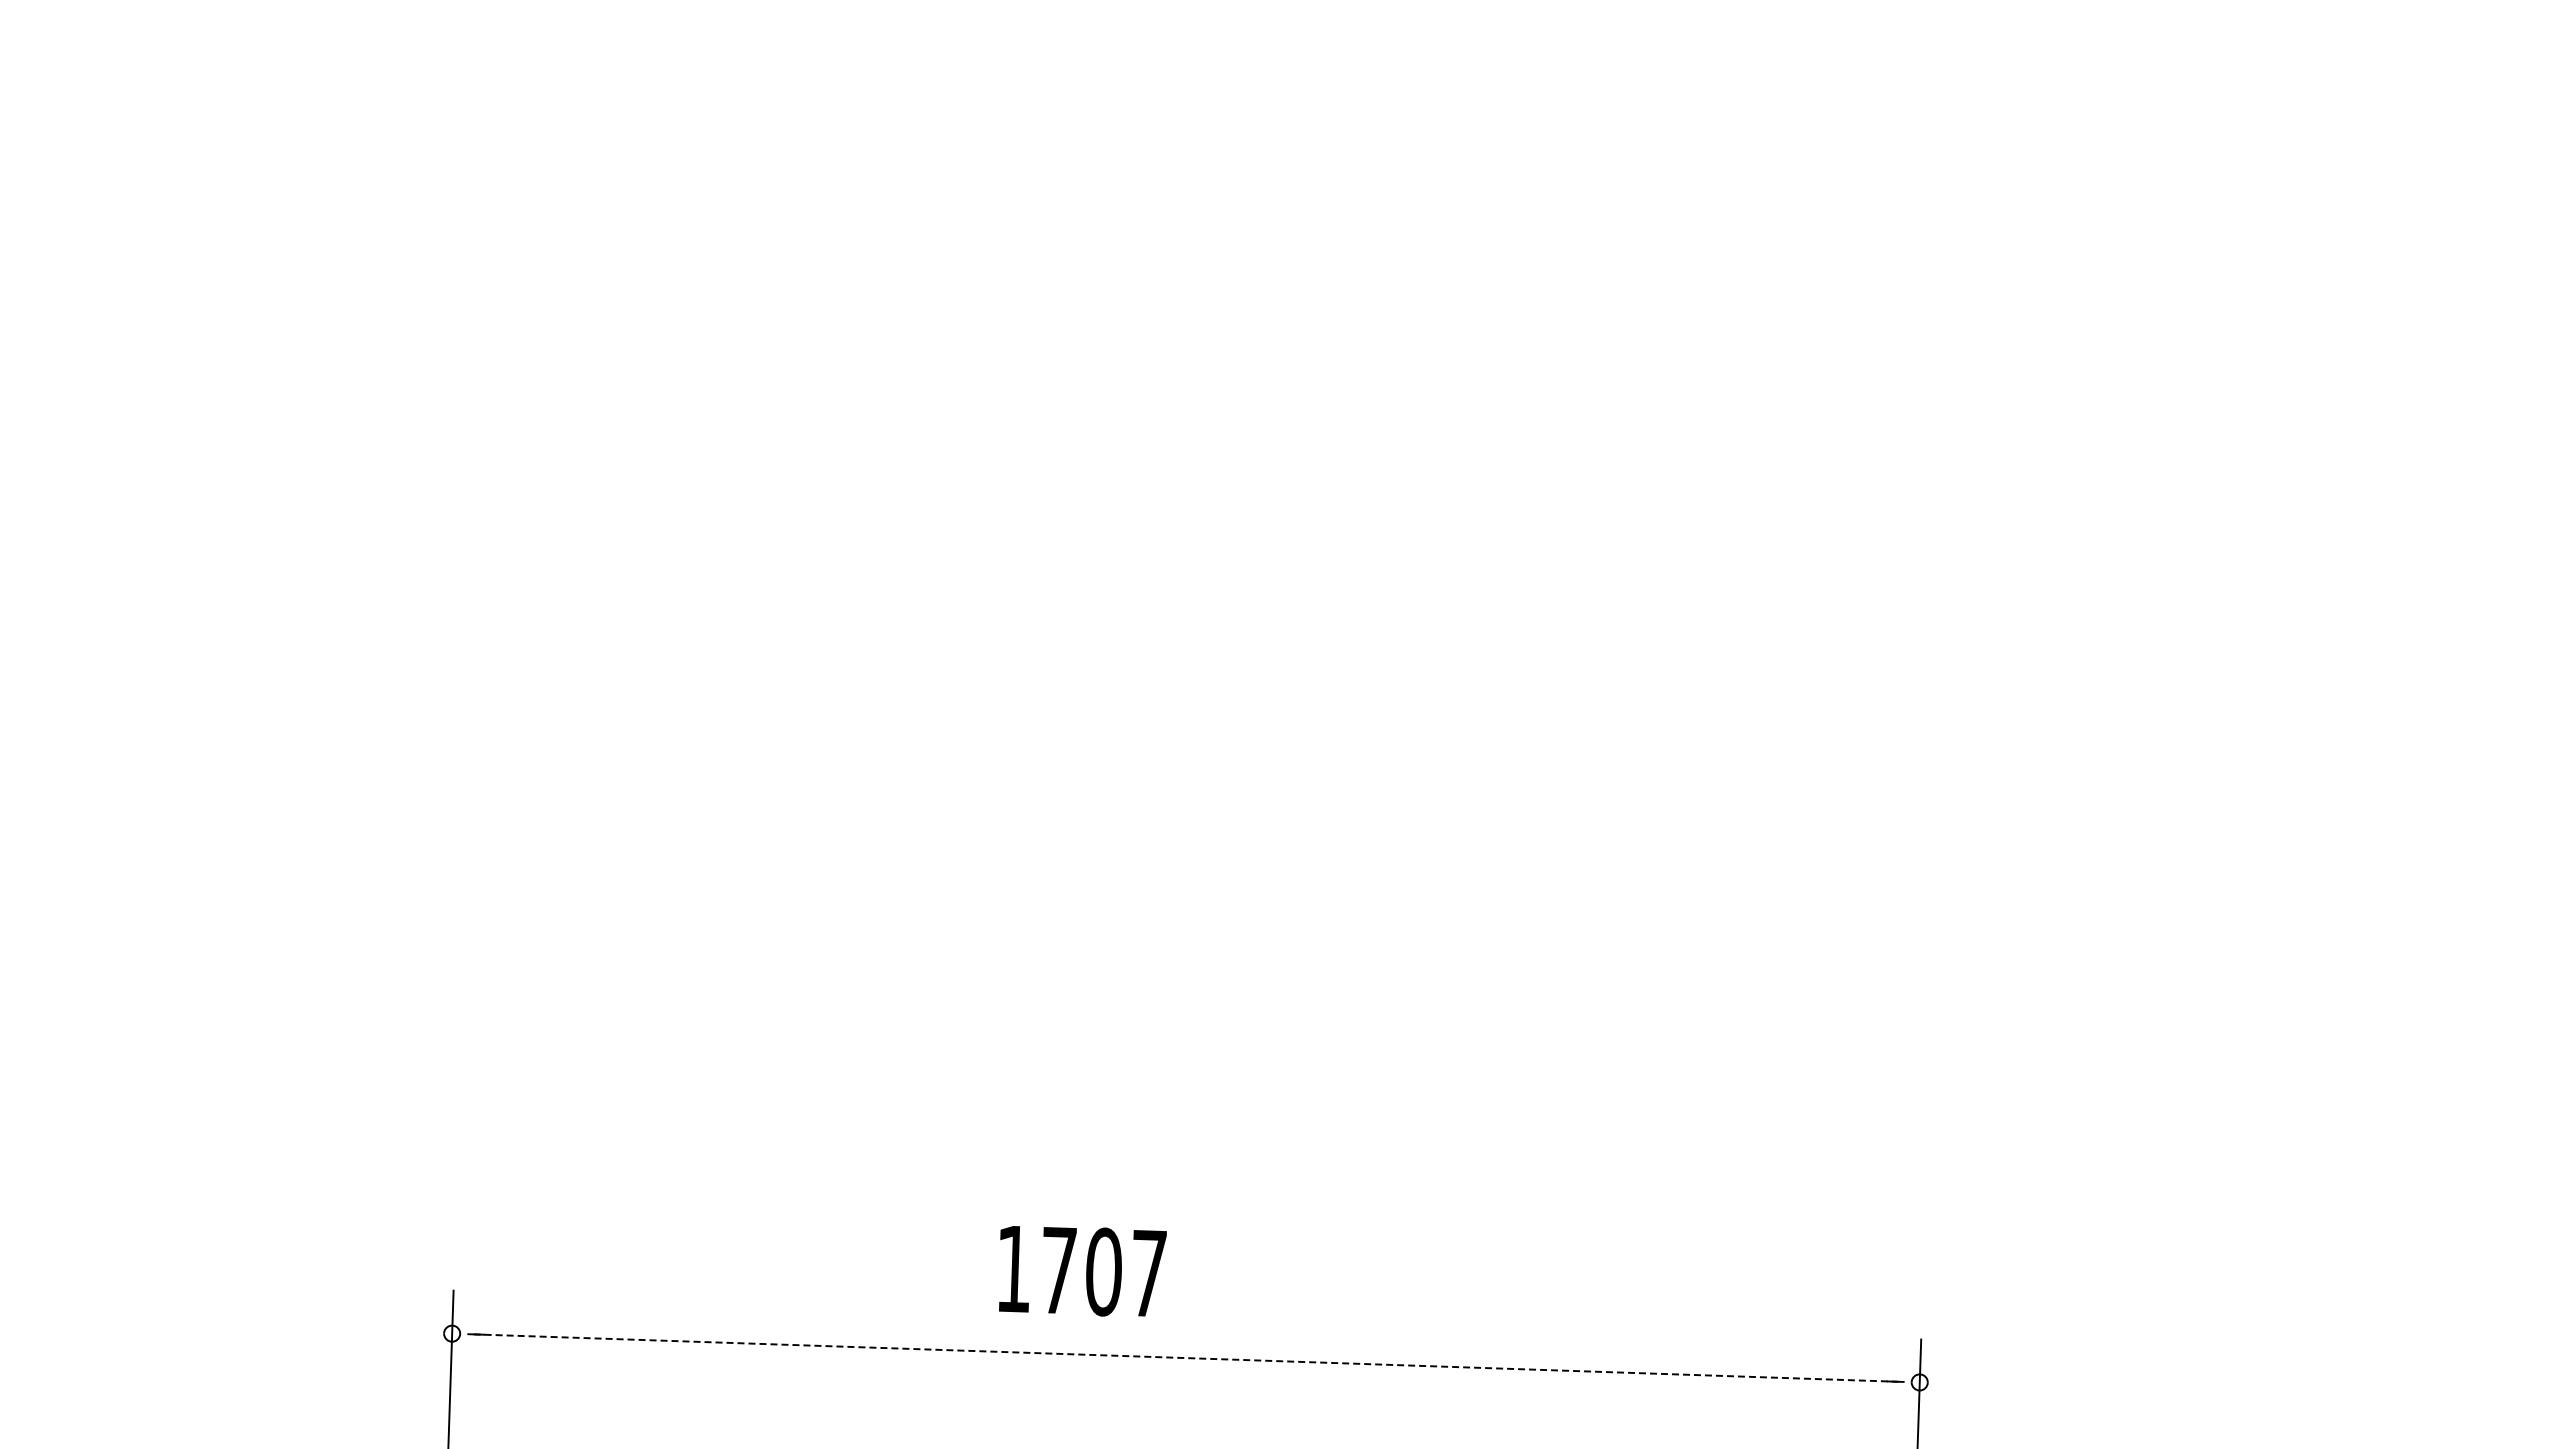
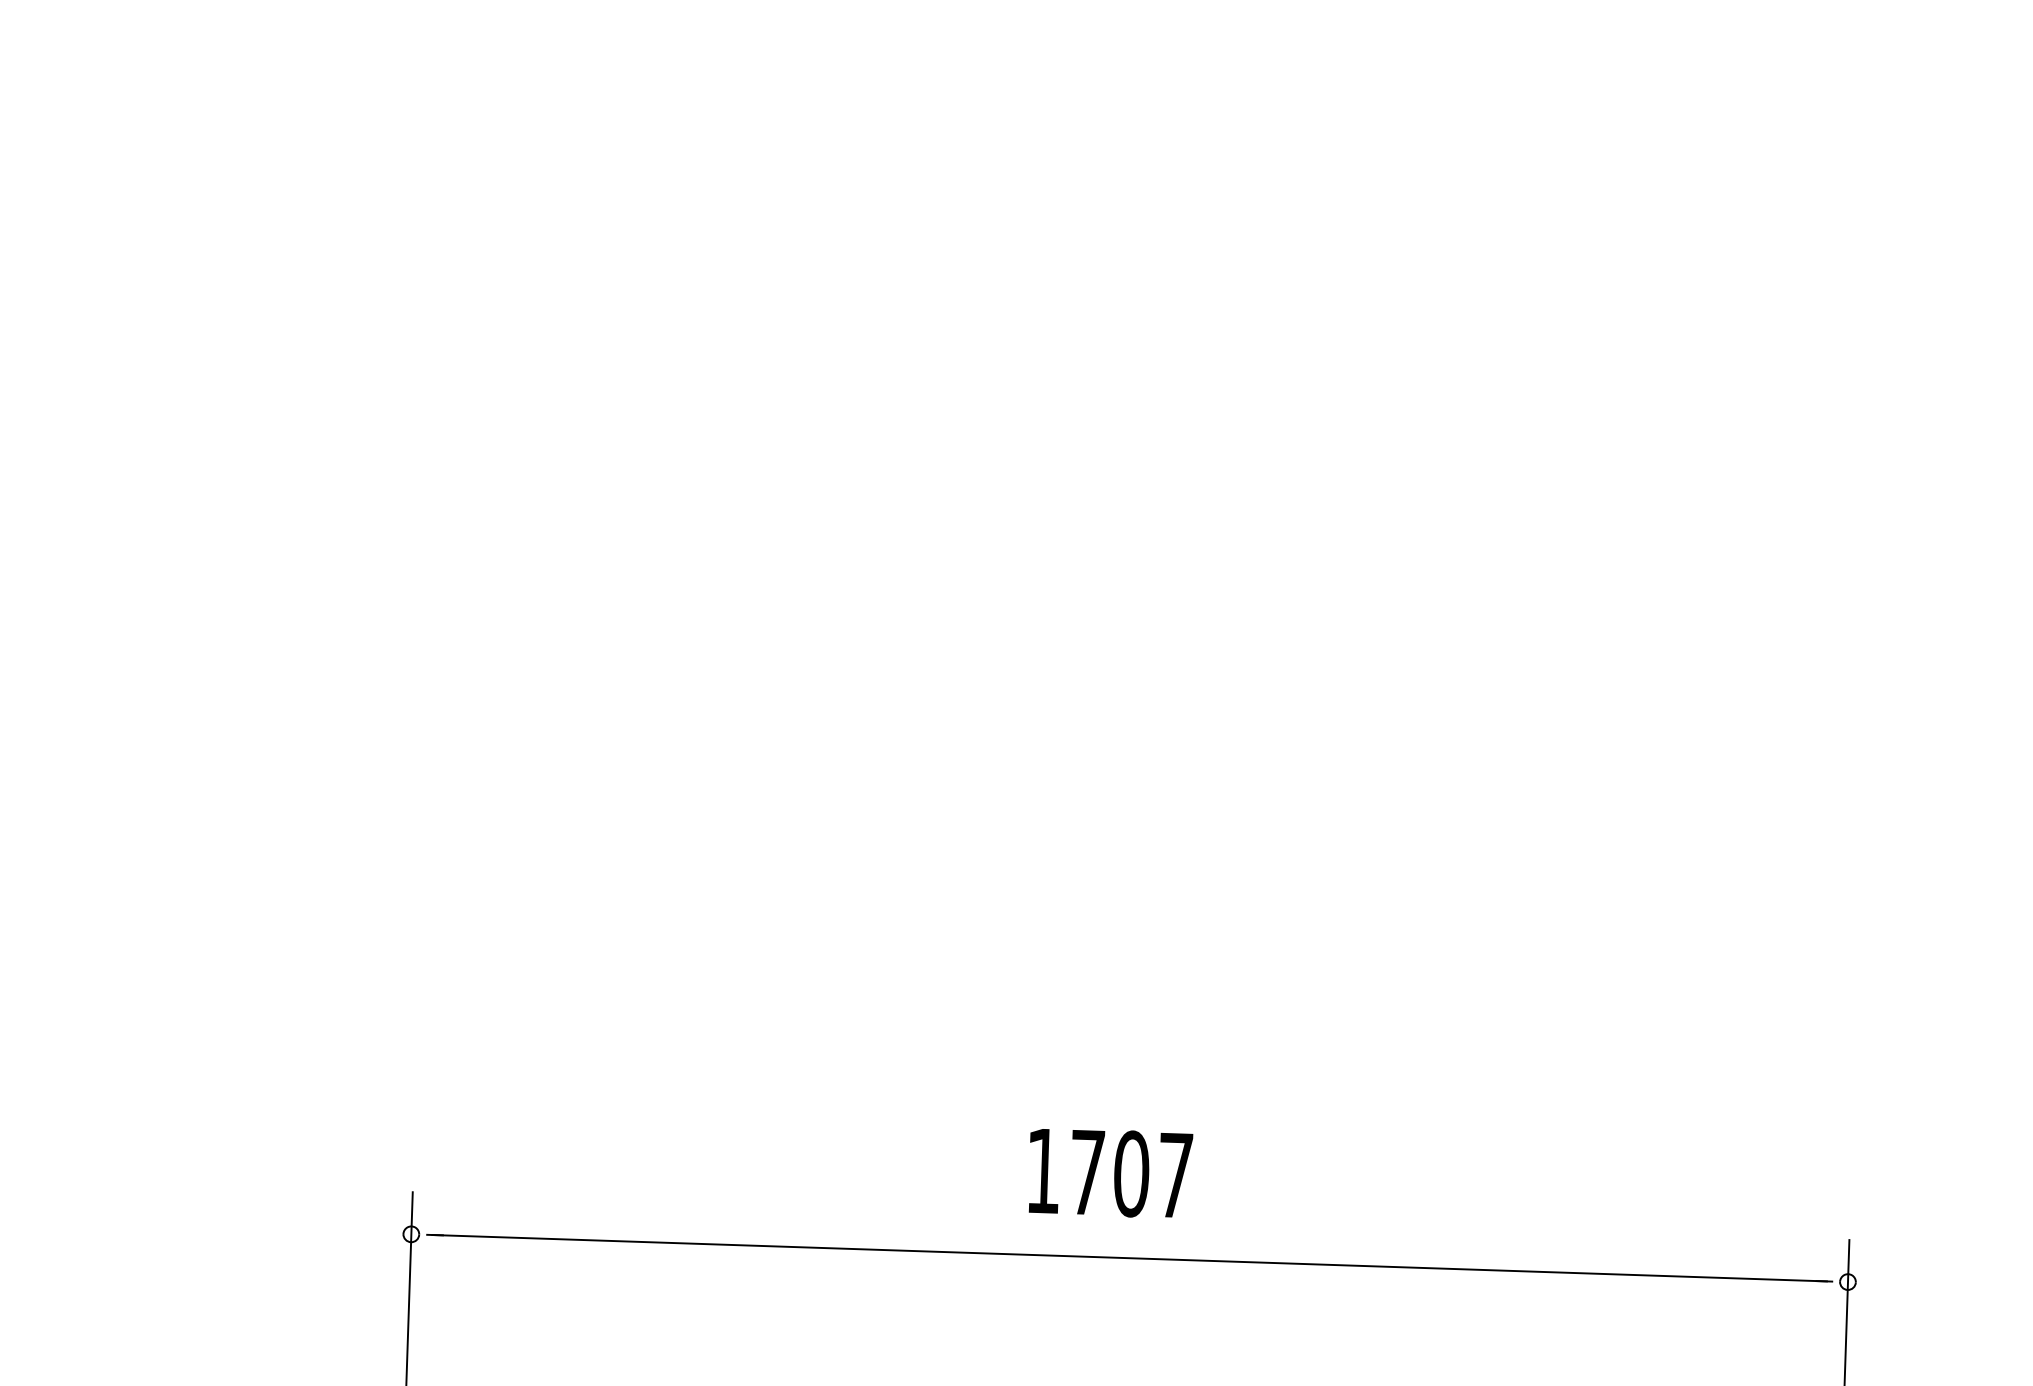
text: (1082, 1271) -> (1110, 1173), moved
line: (1185, 1358) -> (1129, 1258), dashed -> solid

